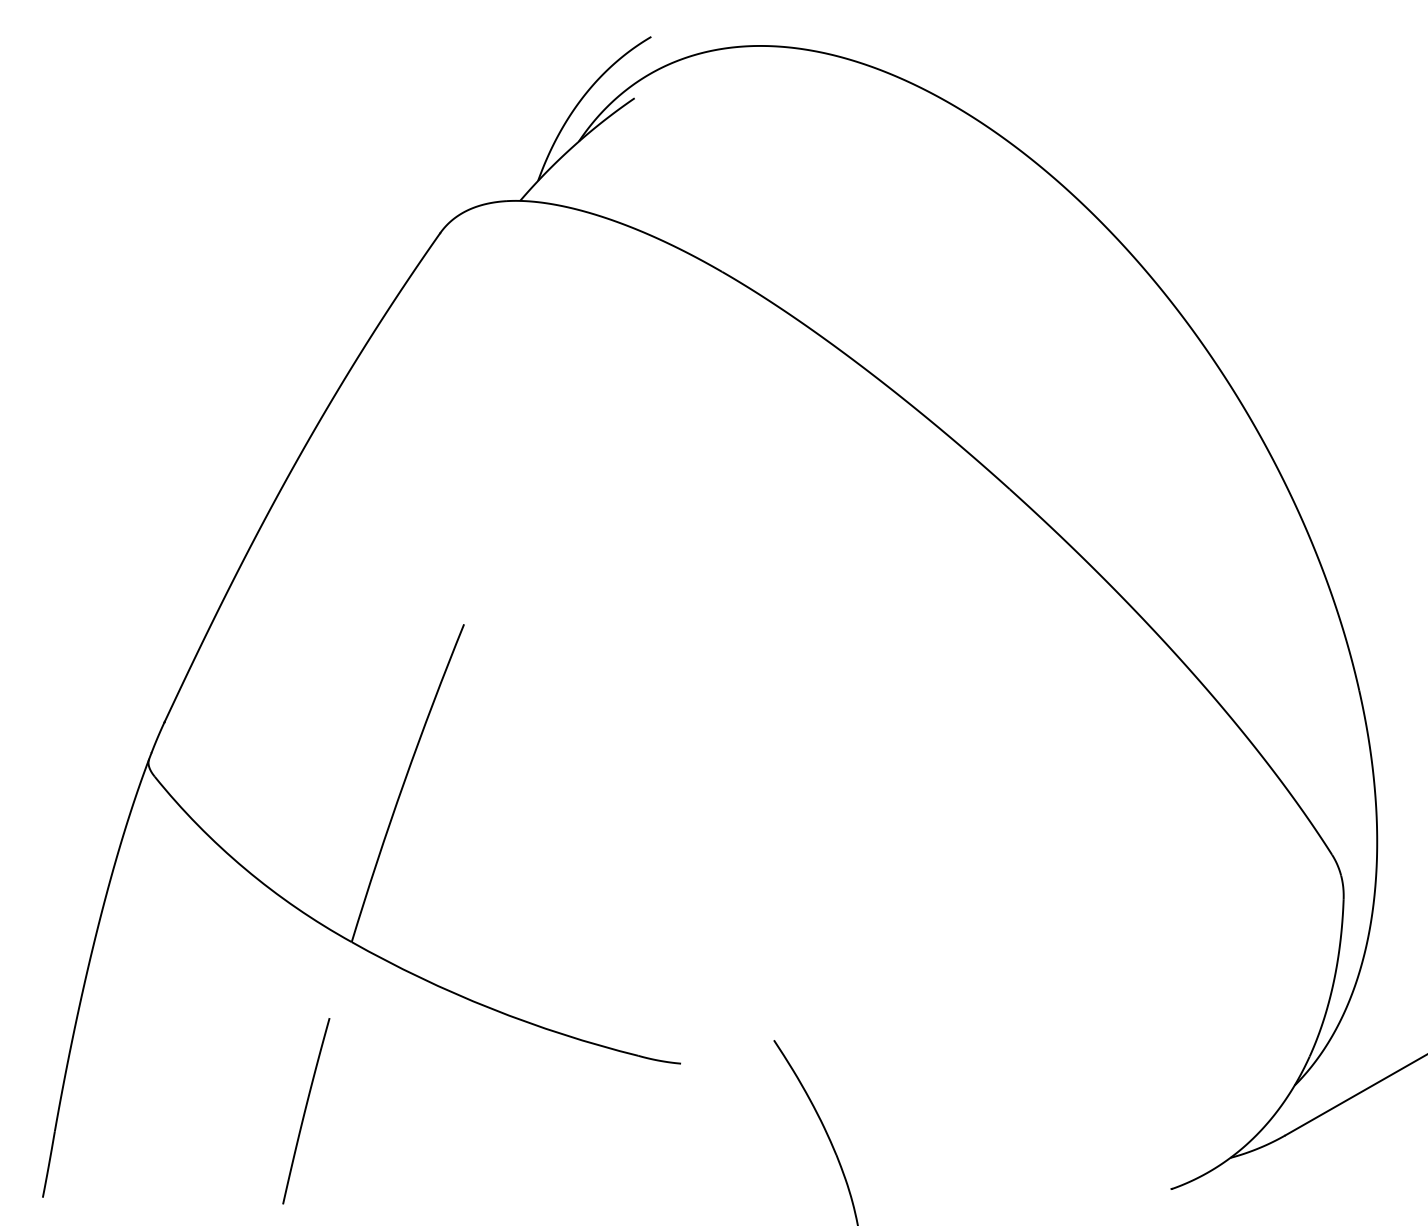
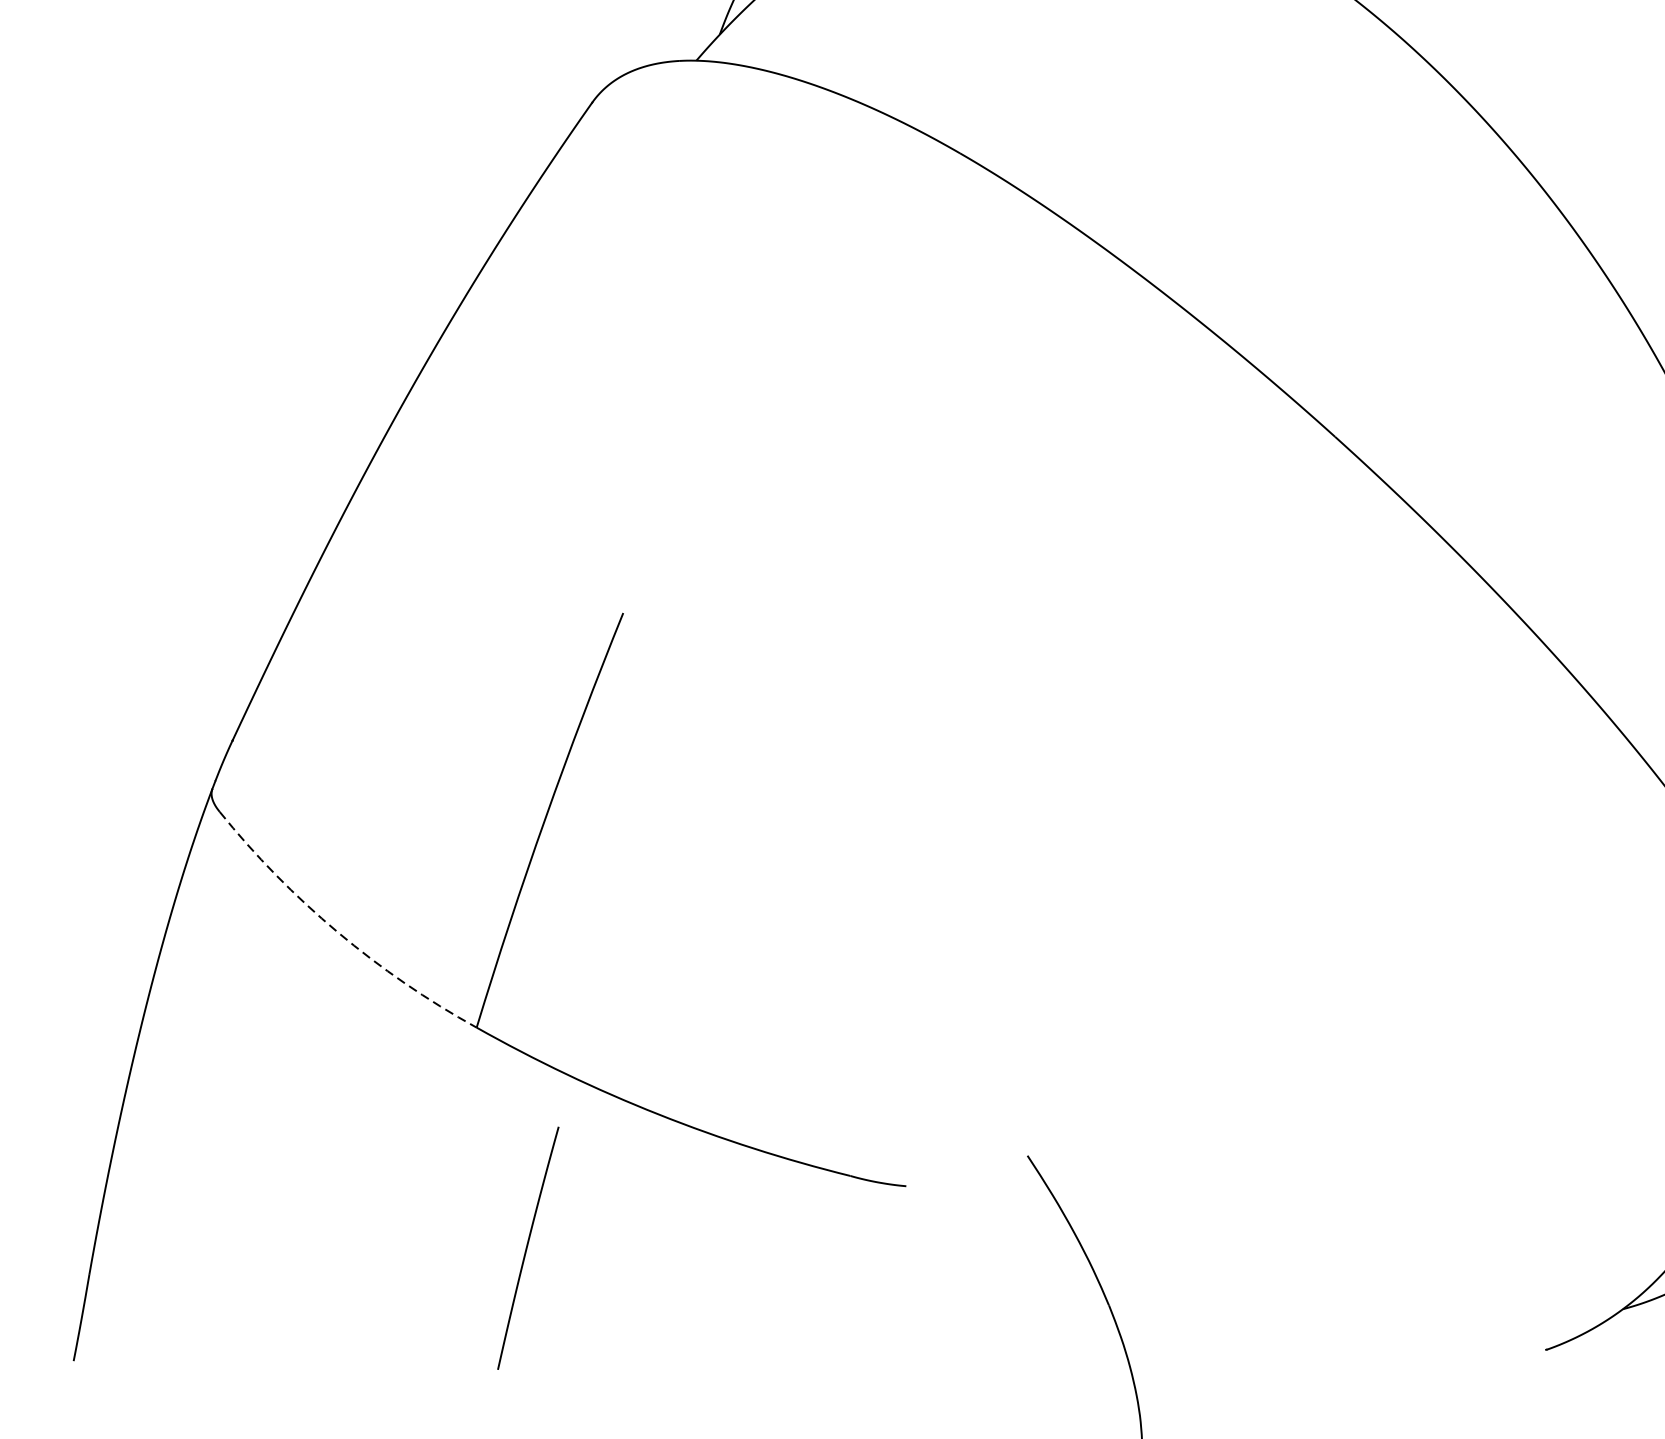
arc: (245, 868) -> (338, 931), solid -> dashed
curve: (306, 1110) -> (528, 1247), moved

